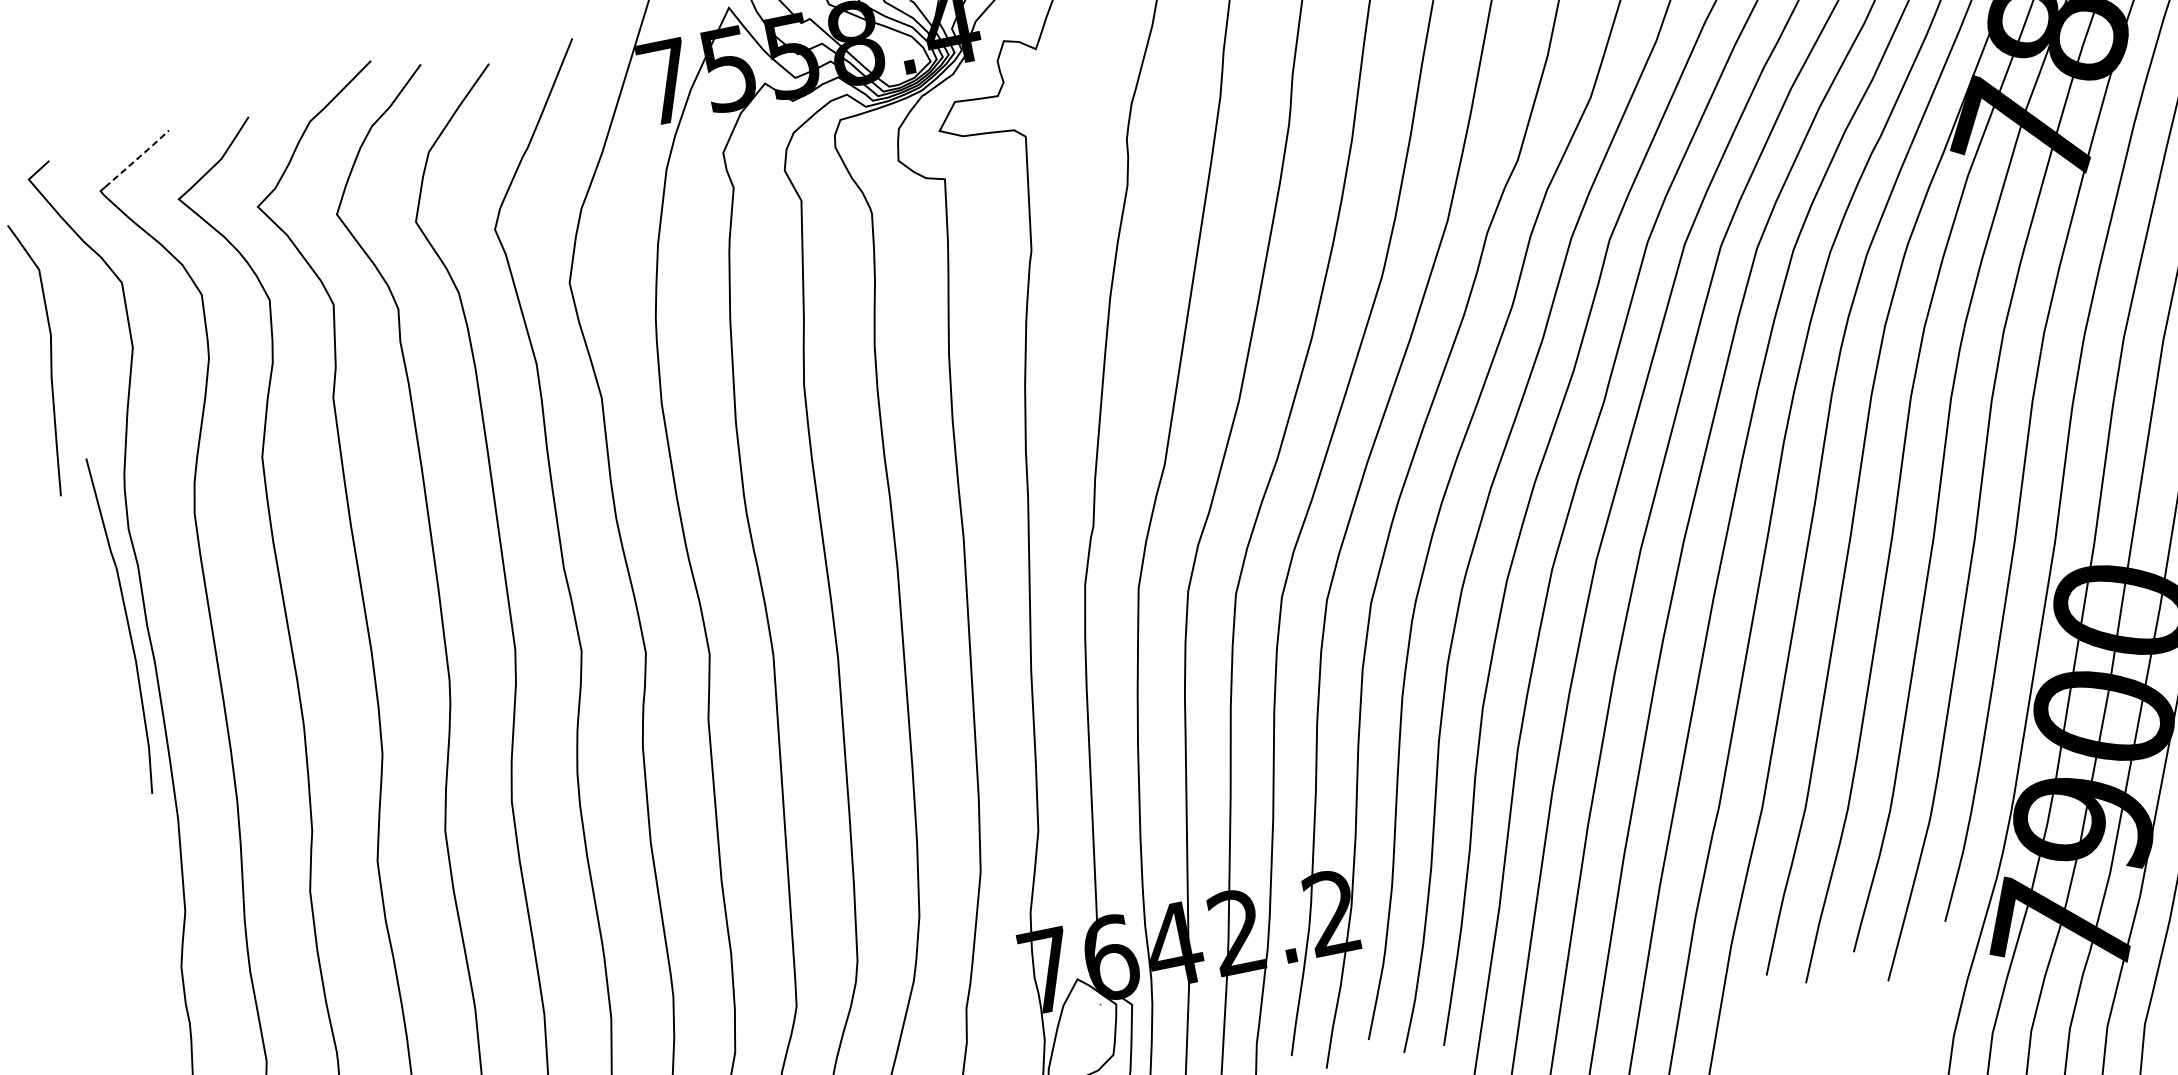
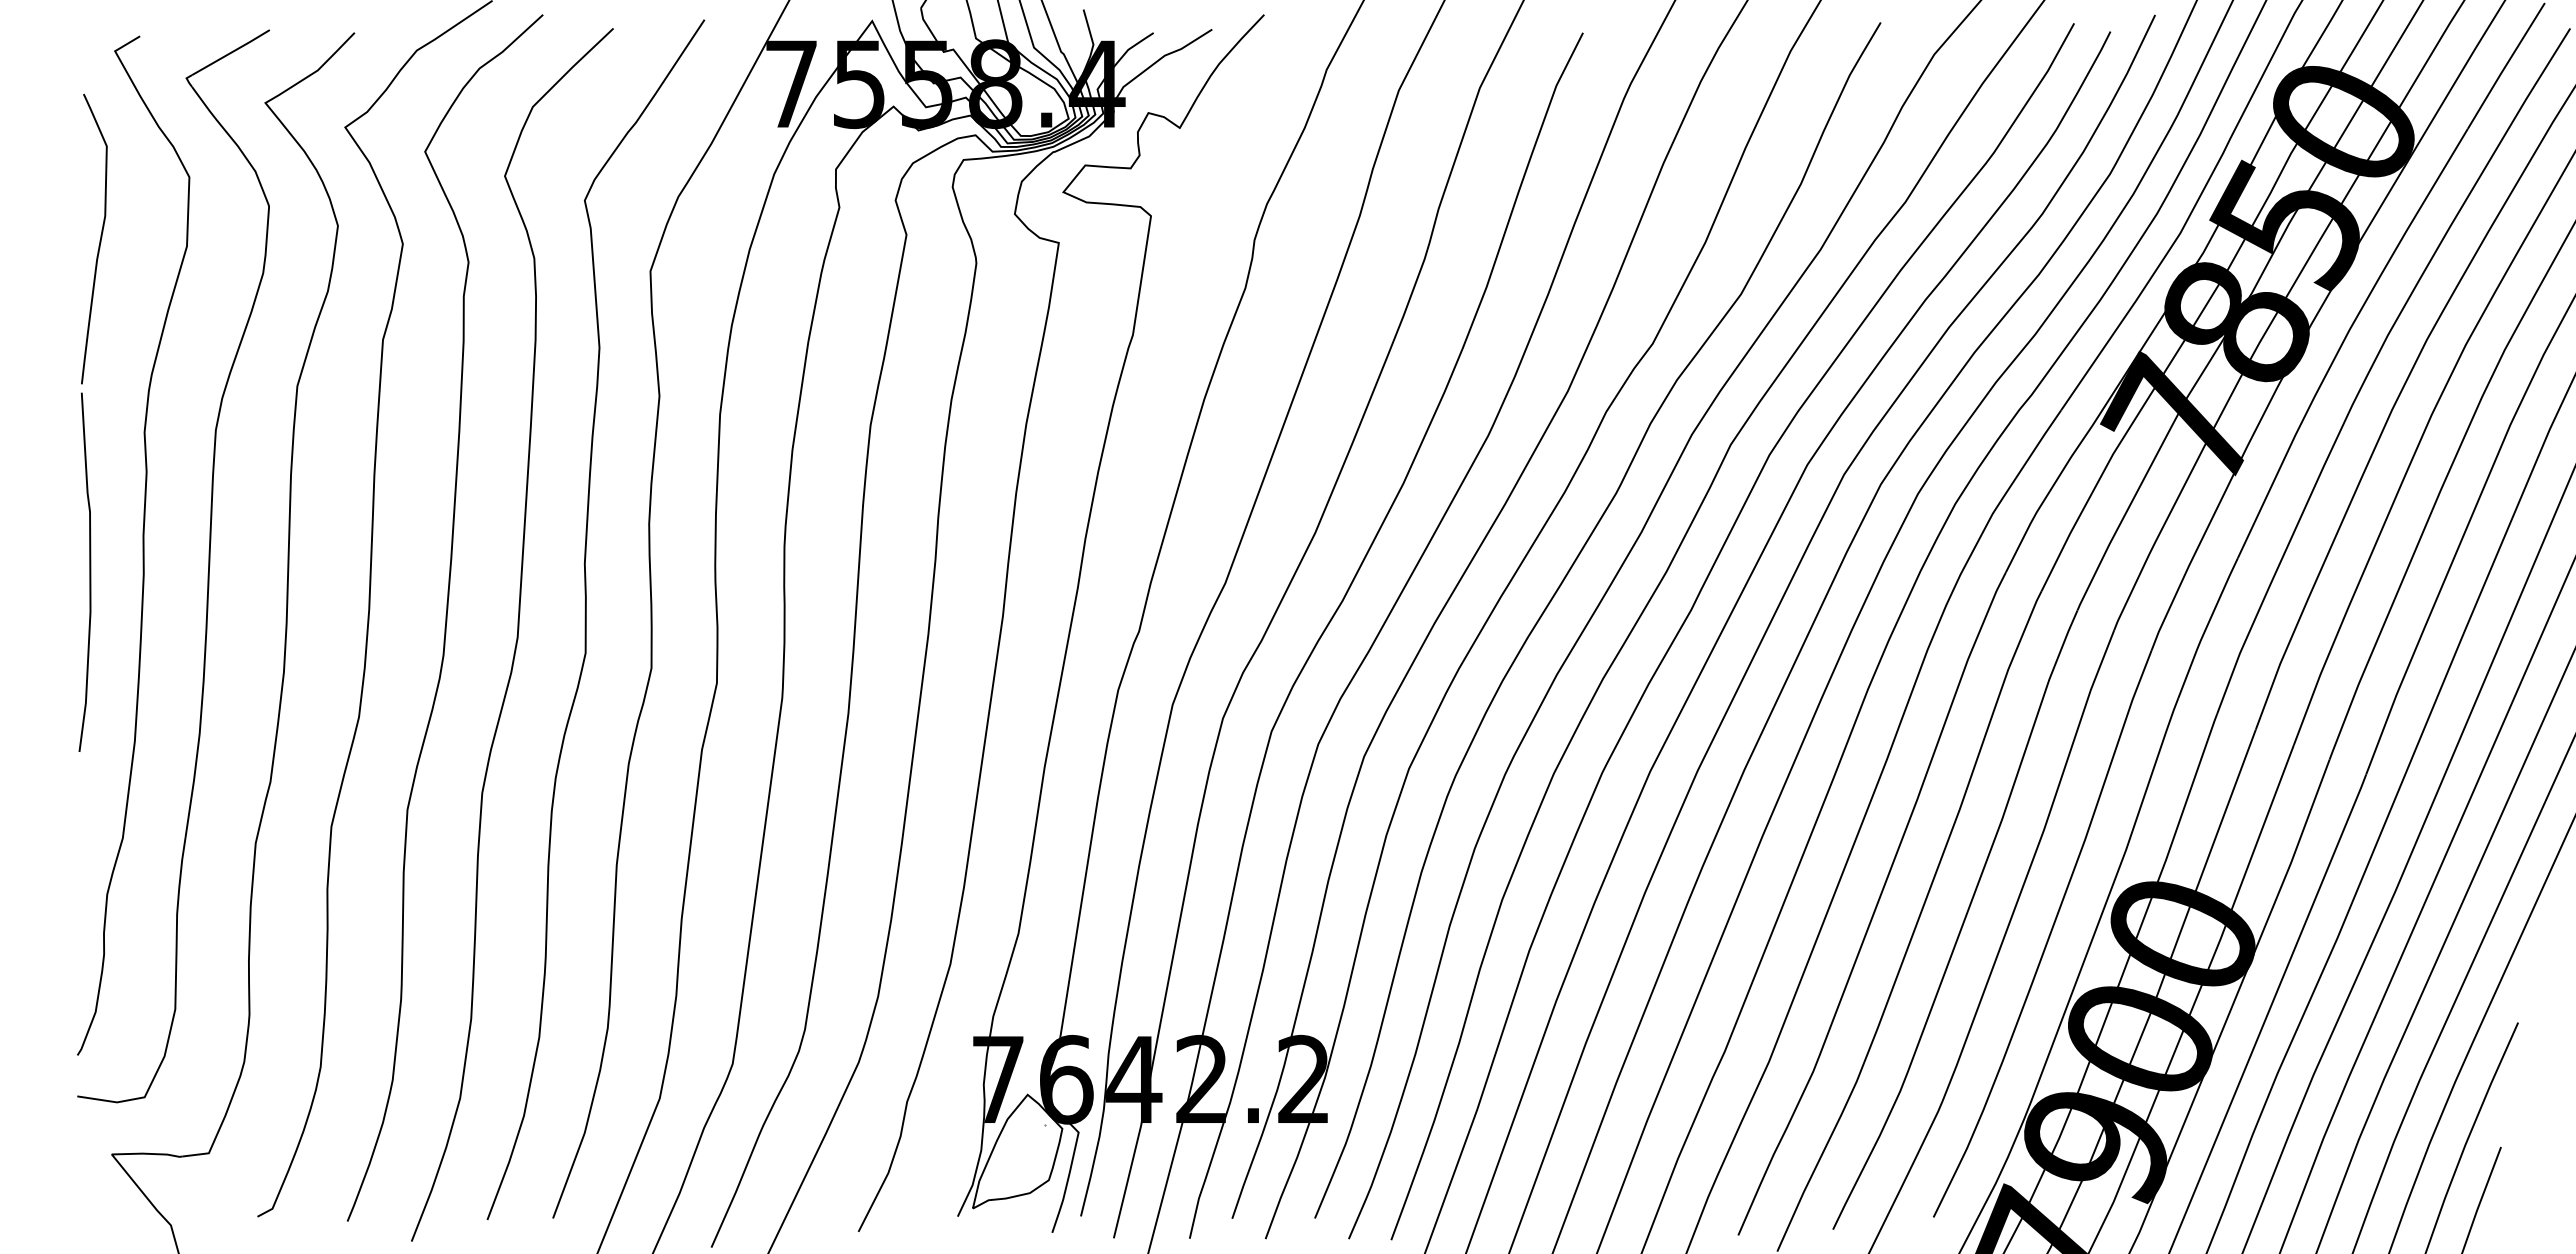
line: (137, 158) -> (231, 52), dashed -> solid
curve: (127, 623) -> (89, 571), moved

